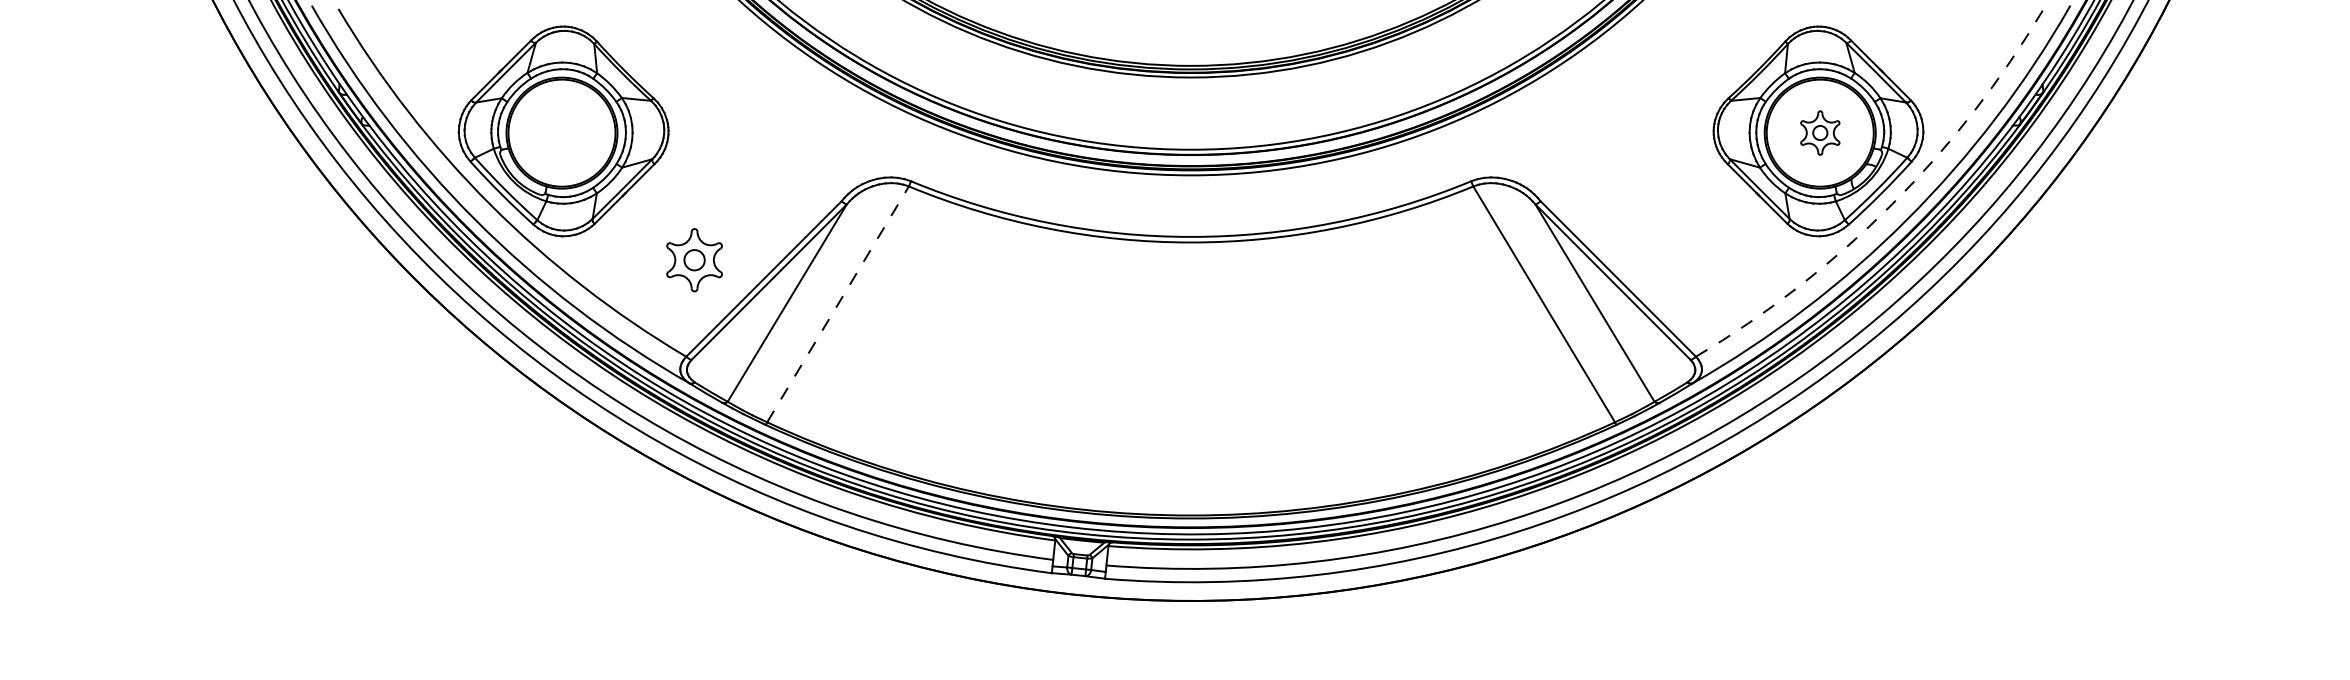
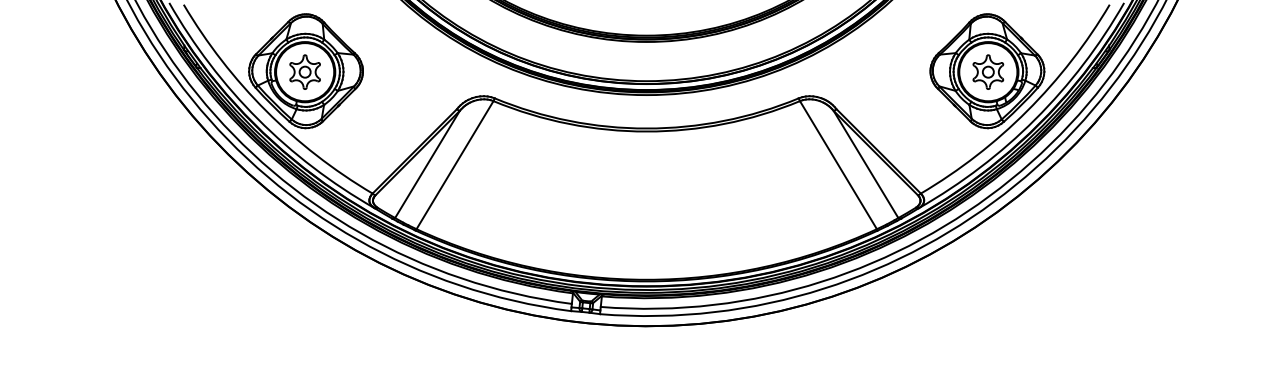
part: (1820, 131) -> (988, 71), size x1.43
arc: (1892, 205) -> (1027, 111), dashed -> solid
part: (693, 258) -> (304, 71), moved
line: (838, 305) -> (455, 165), dashed -> solid

